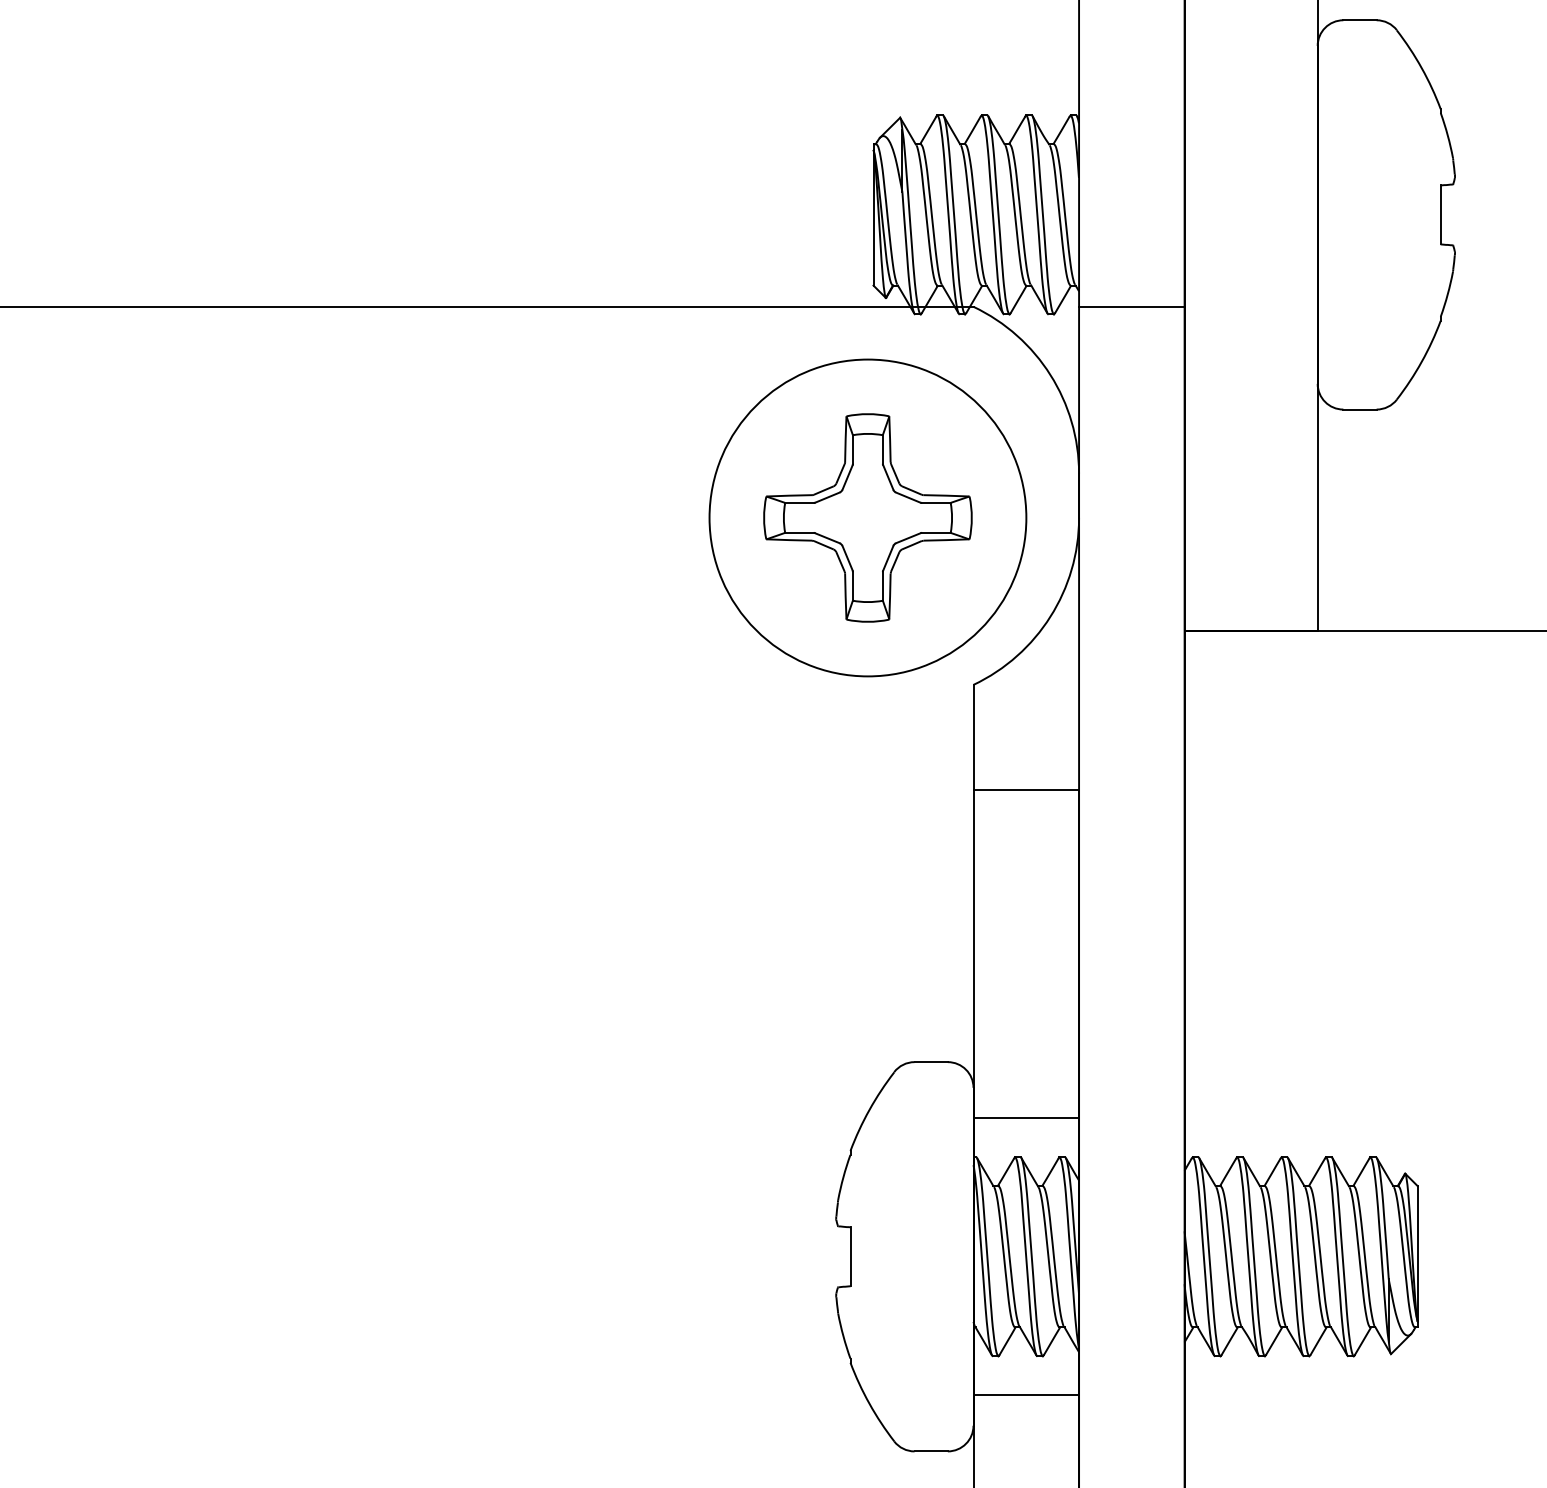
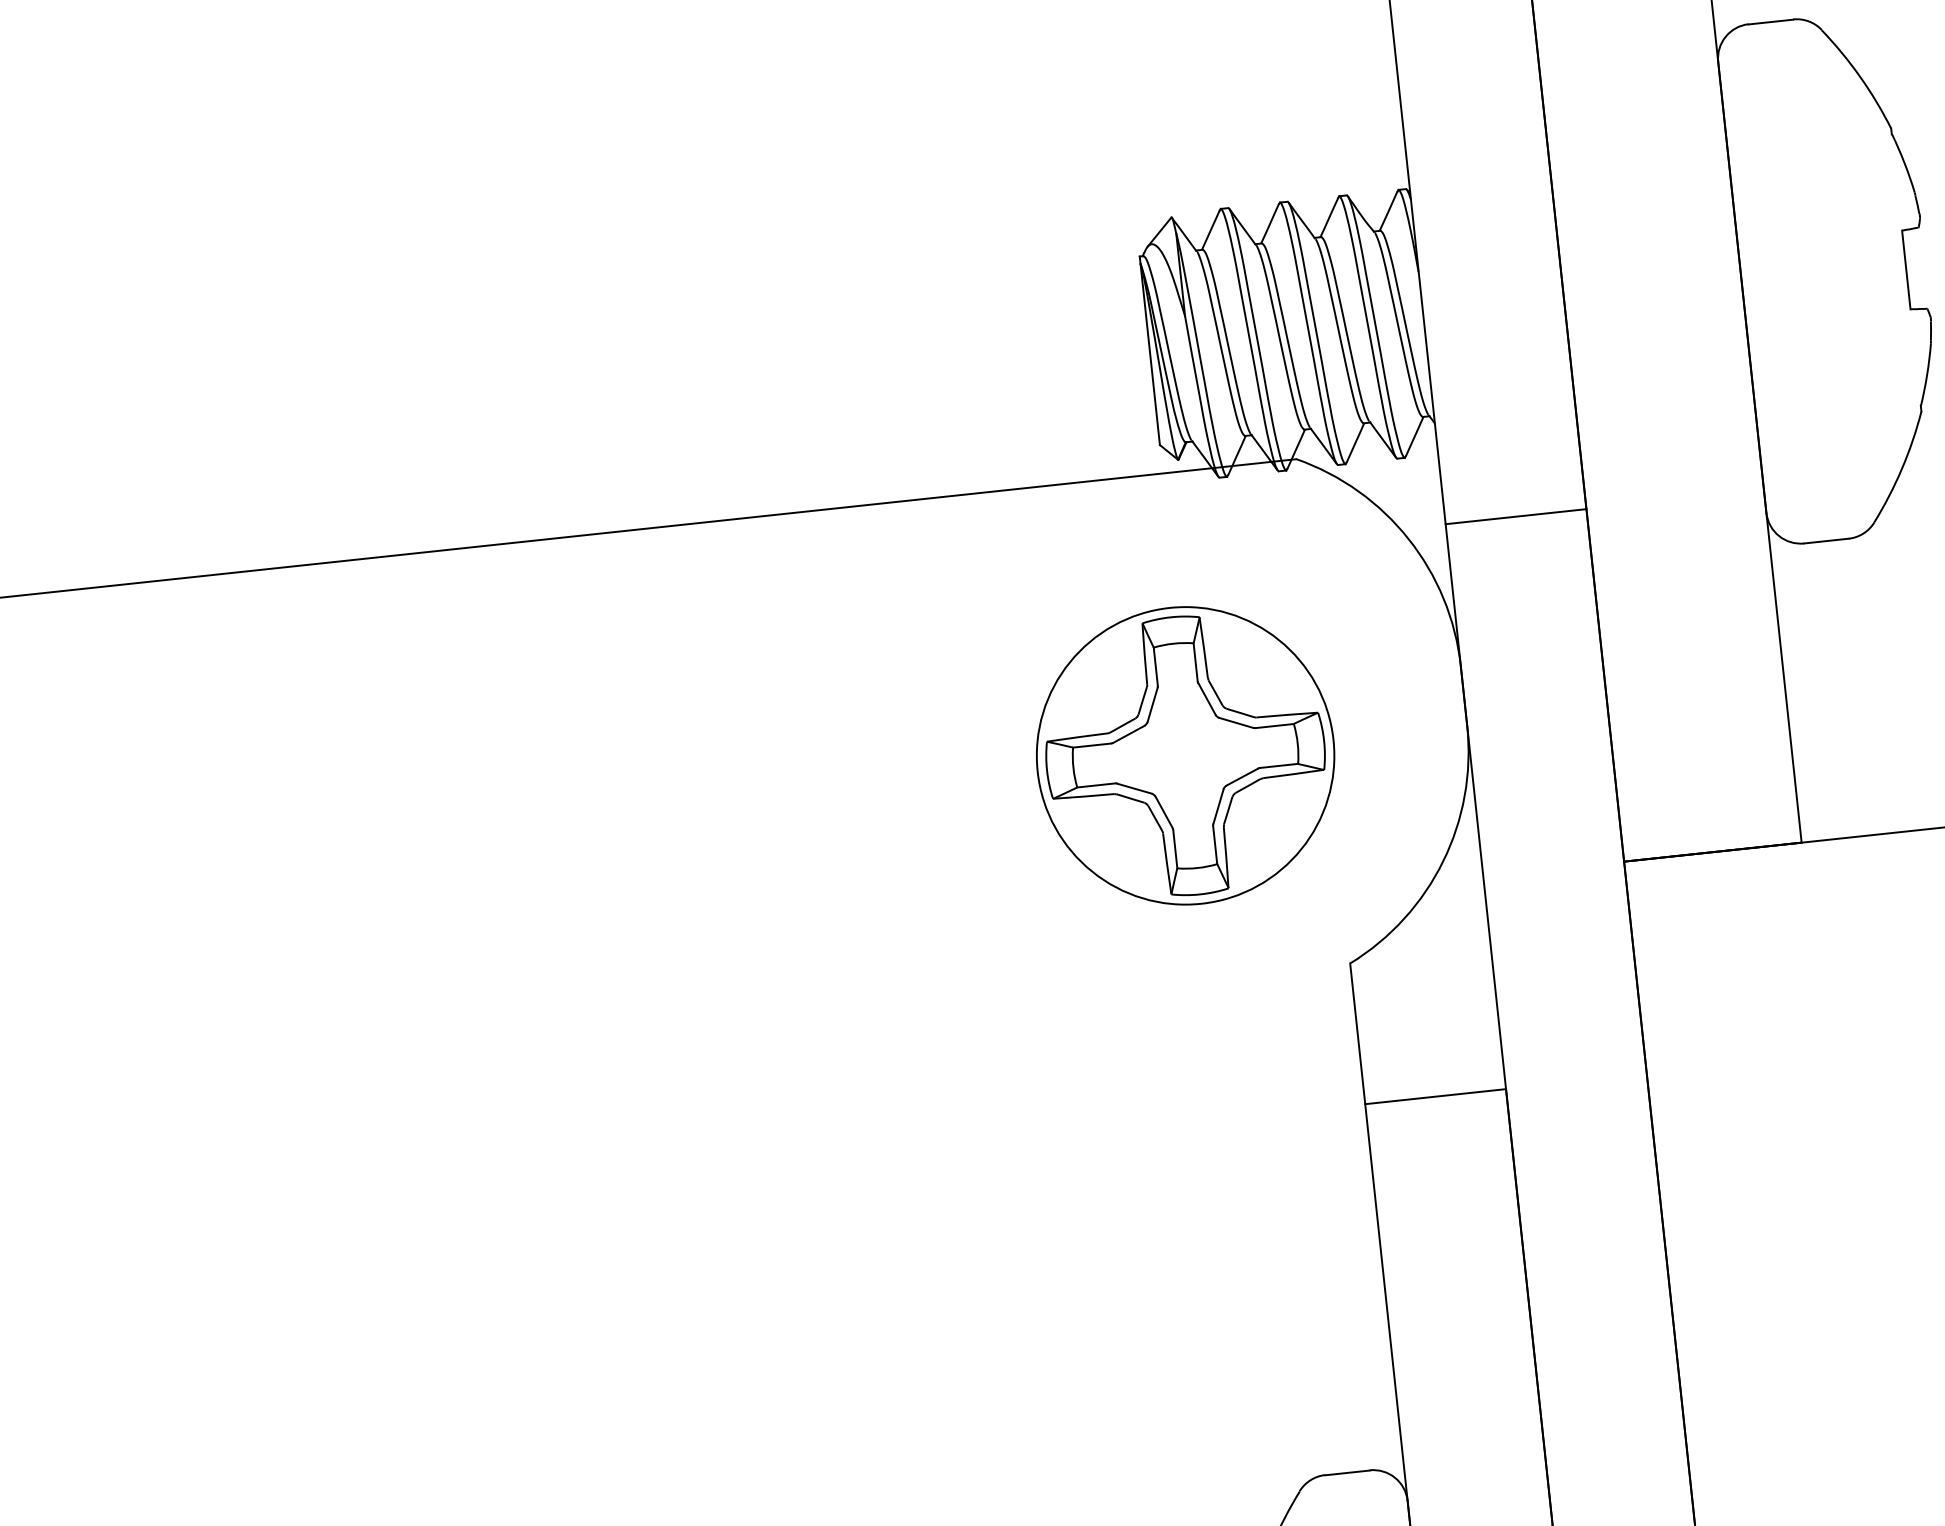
line: (1131, 306) -> (1515, 516), moved
circle: (867, 517) -> (1184, 755), size x0.7

